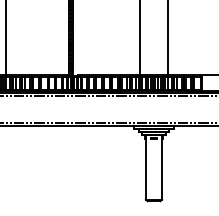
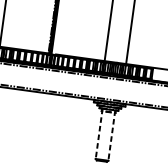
line: (145, 167) -> (98, 133), solid -> dashed
line: (162, 167) -> (112, 135), solid -> dashed

